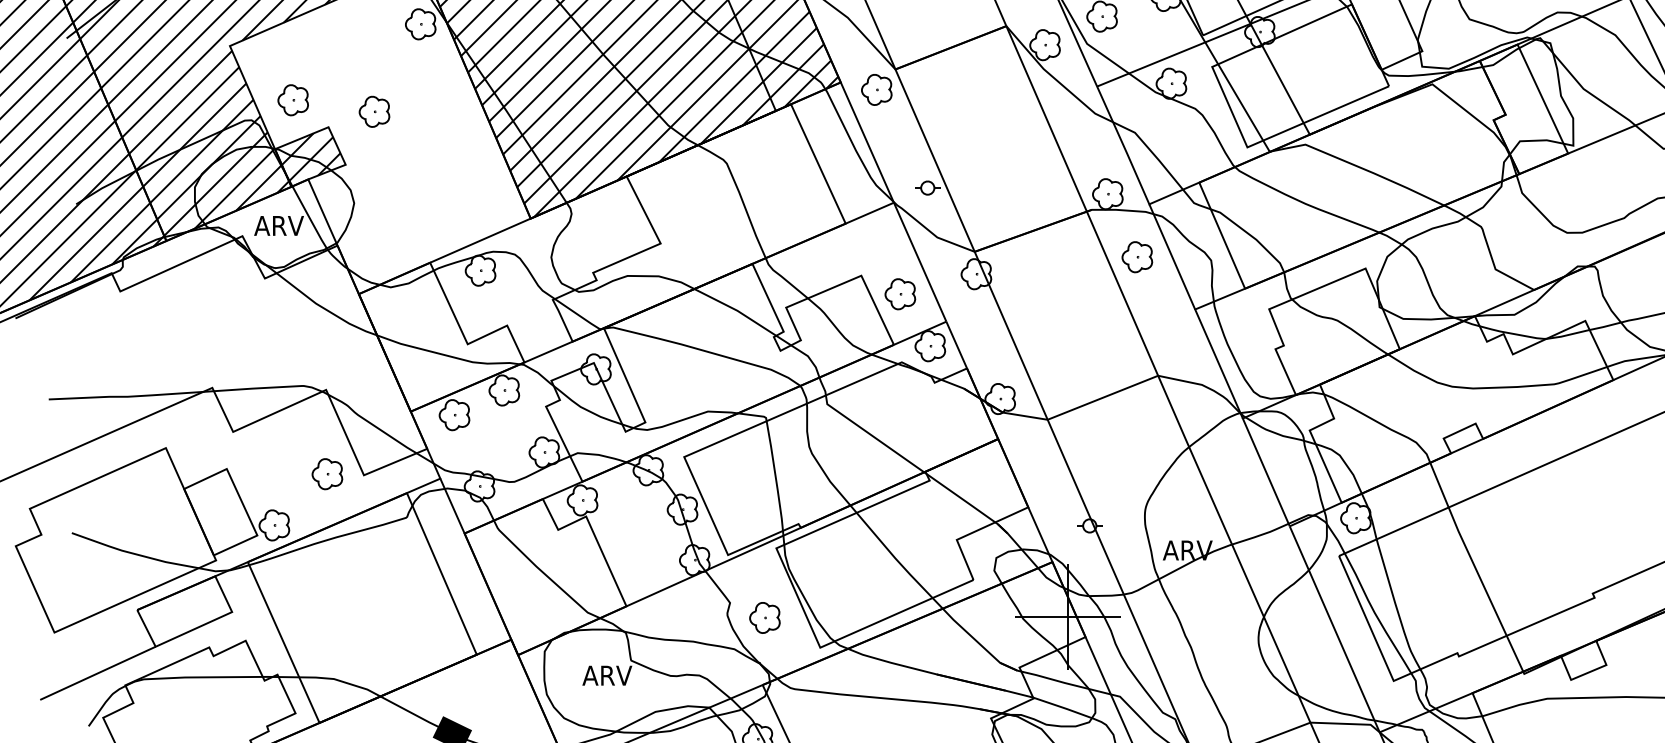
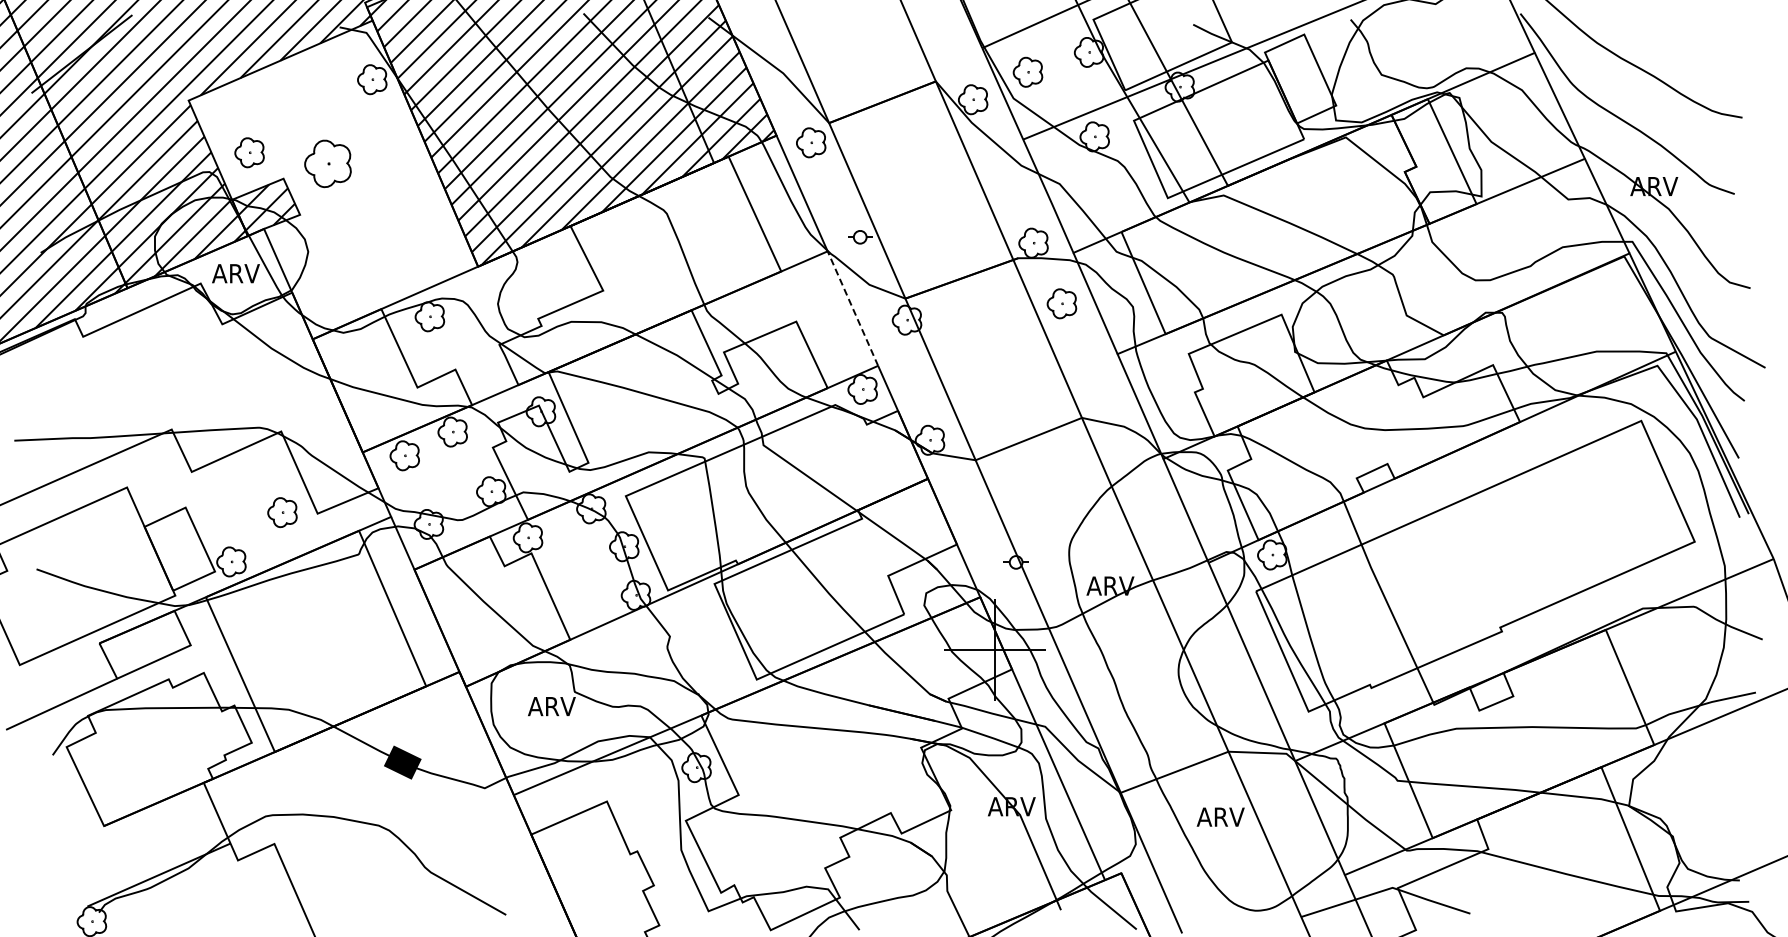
part: (374, 111) -> (327, 163), size x1.6
line: (919, 262) -> (852, 308), solid -> dashed
part: (899, 294) -> (833, 339), removed
part: (764, 617) -> (703, 650), removed

